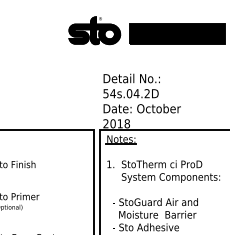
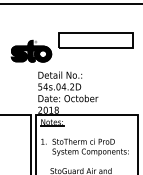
part: (94, 30) -> (31, 51), moved
fill: (177, 33) -> (95, 40), removed

